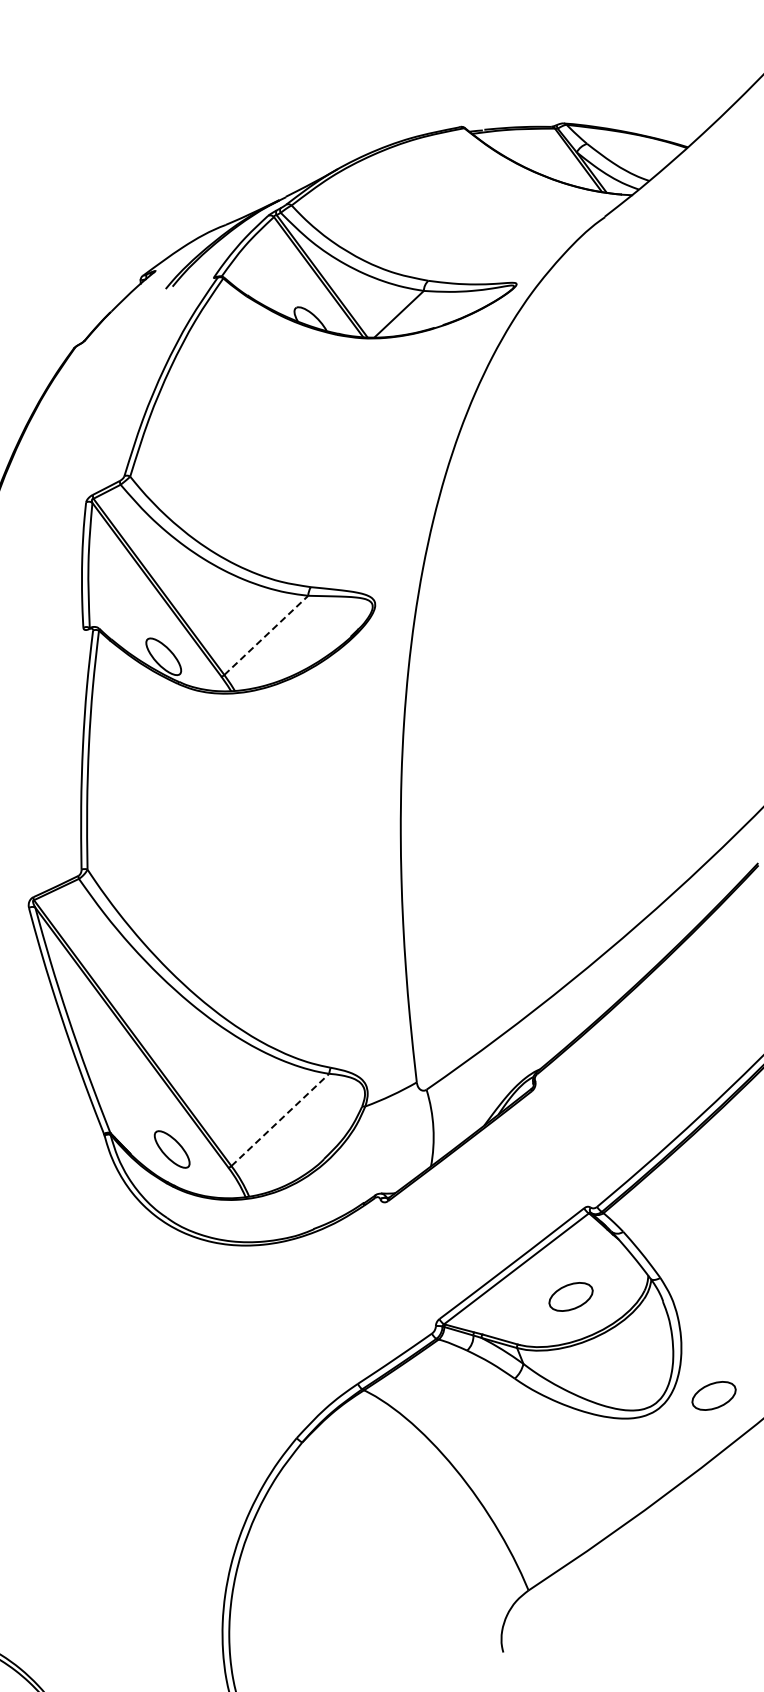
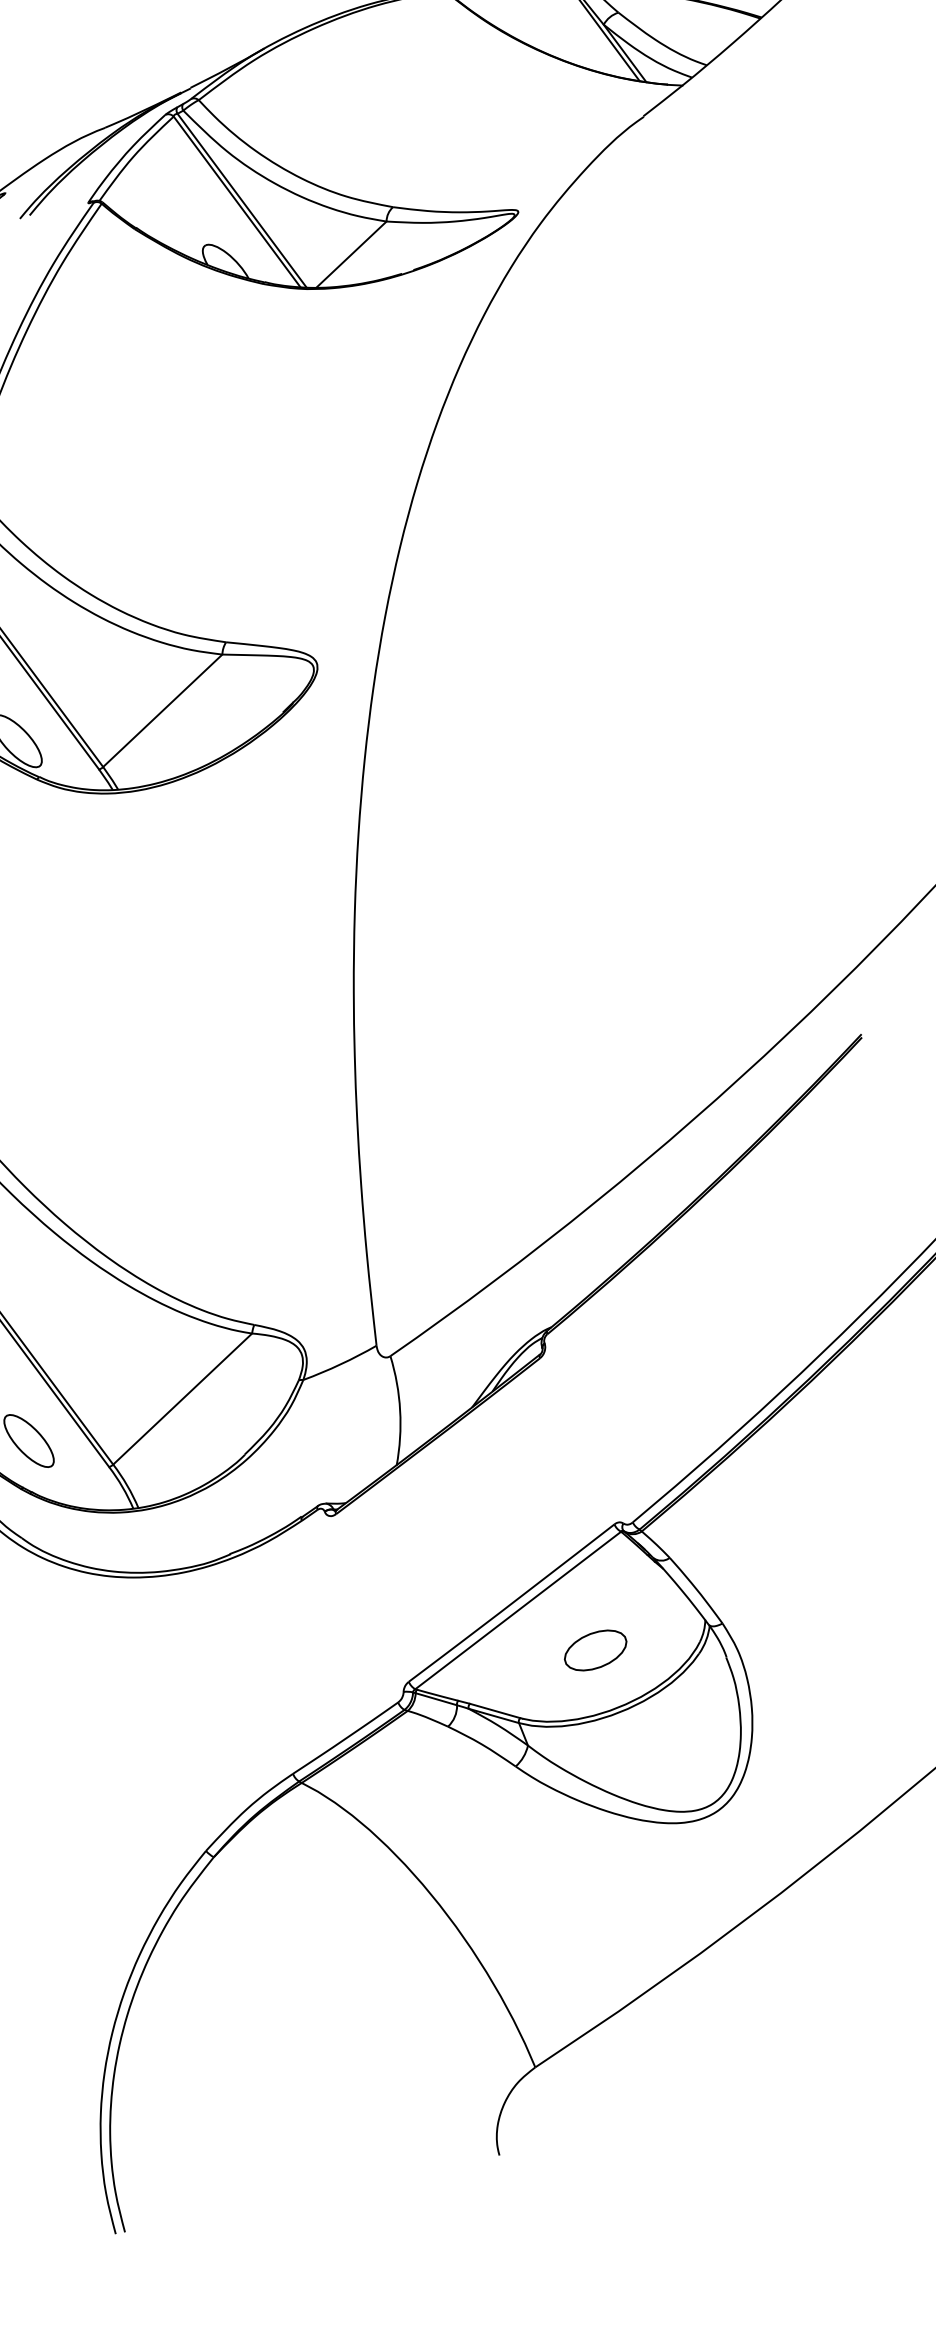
line: (266, 635) -> (163, 710), dashed -> solid
line: (280, 1119) -> (182, 1398), dashed -> solid
part: (713, 1395) -> (797, 1790), removed

